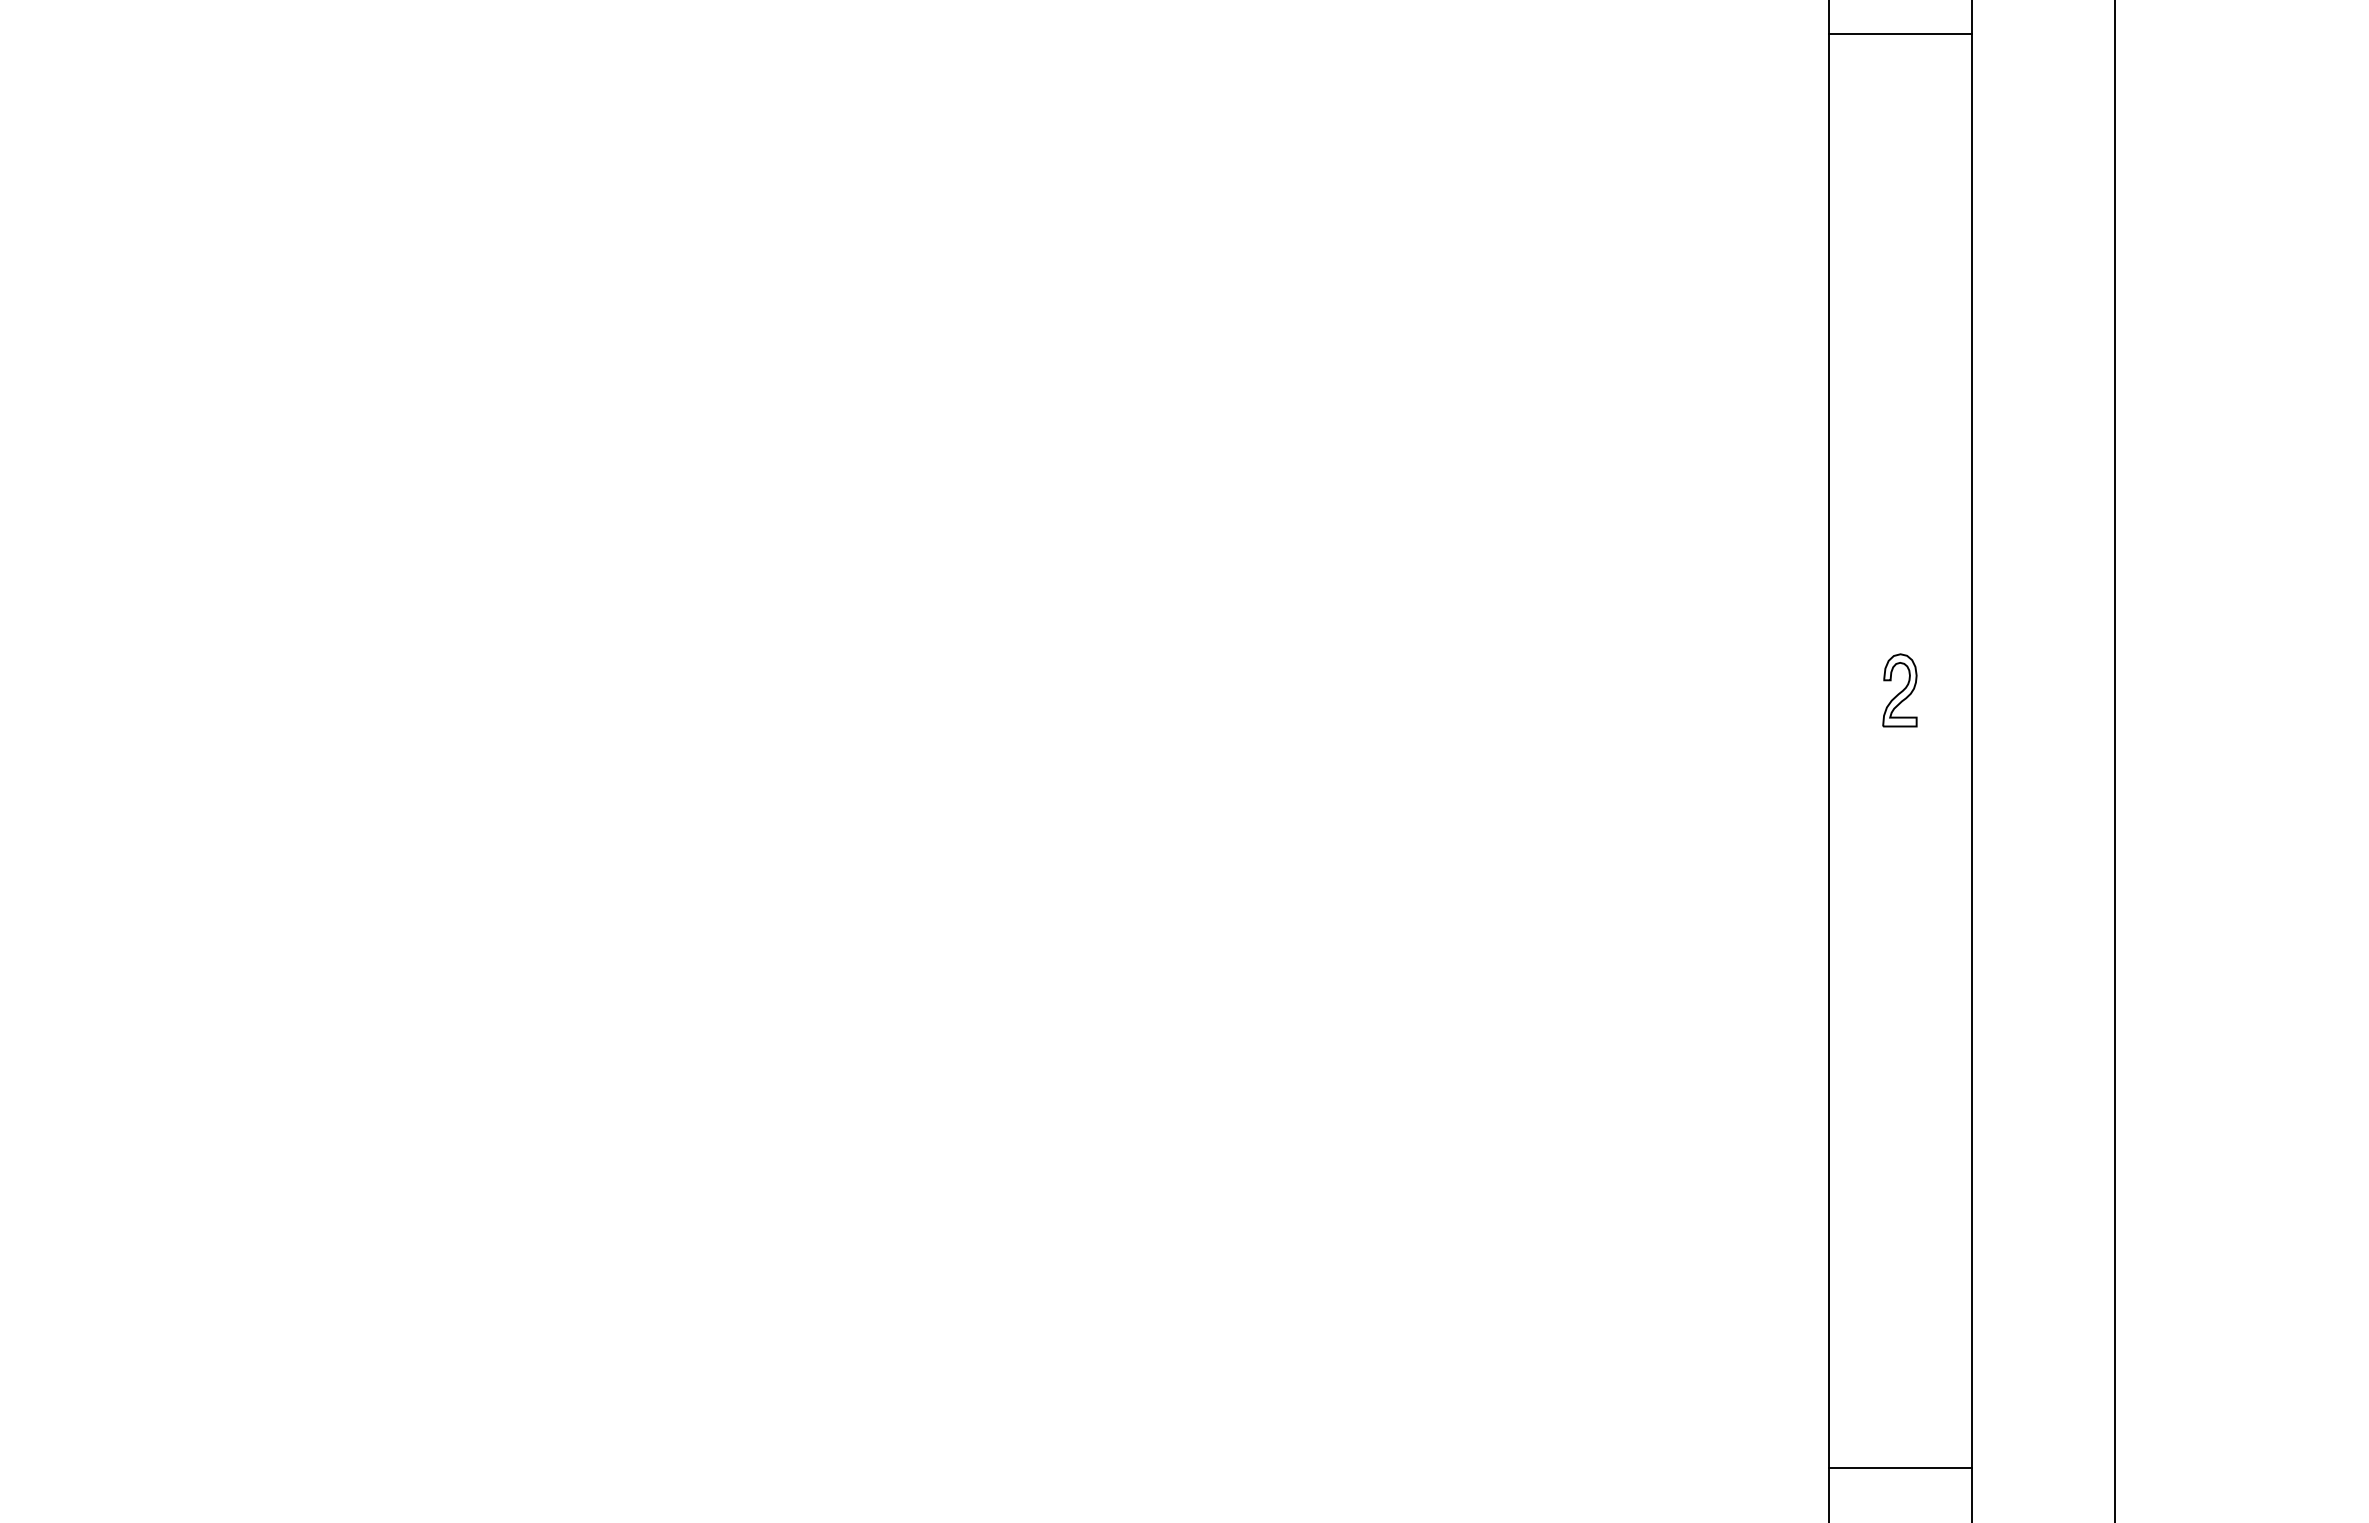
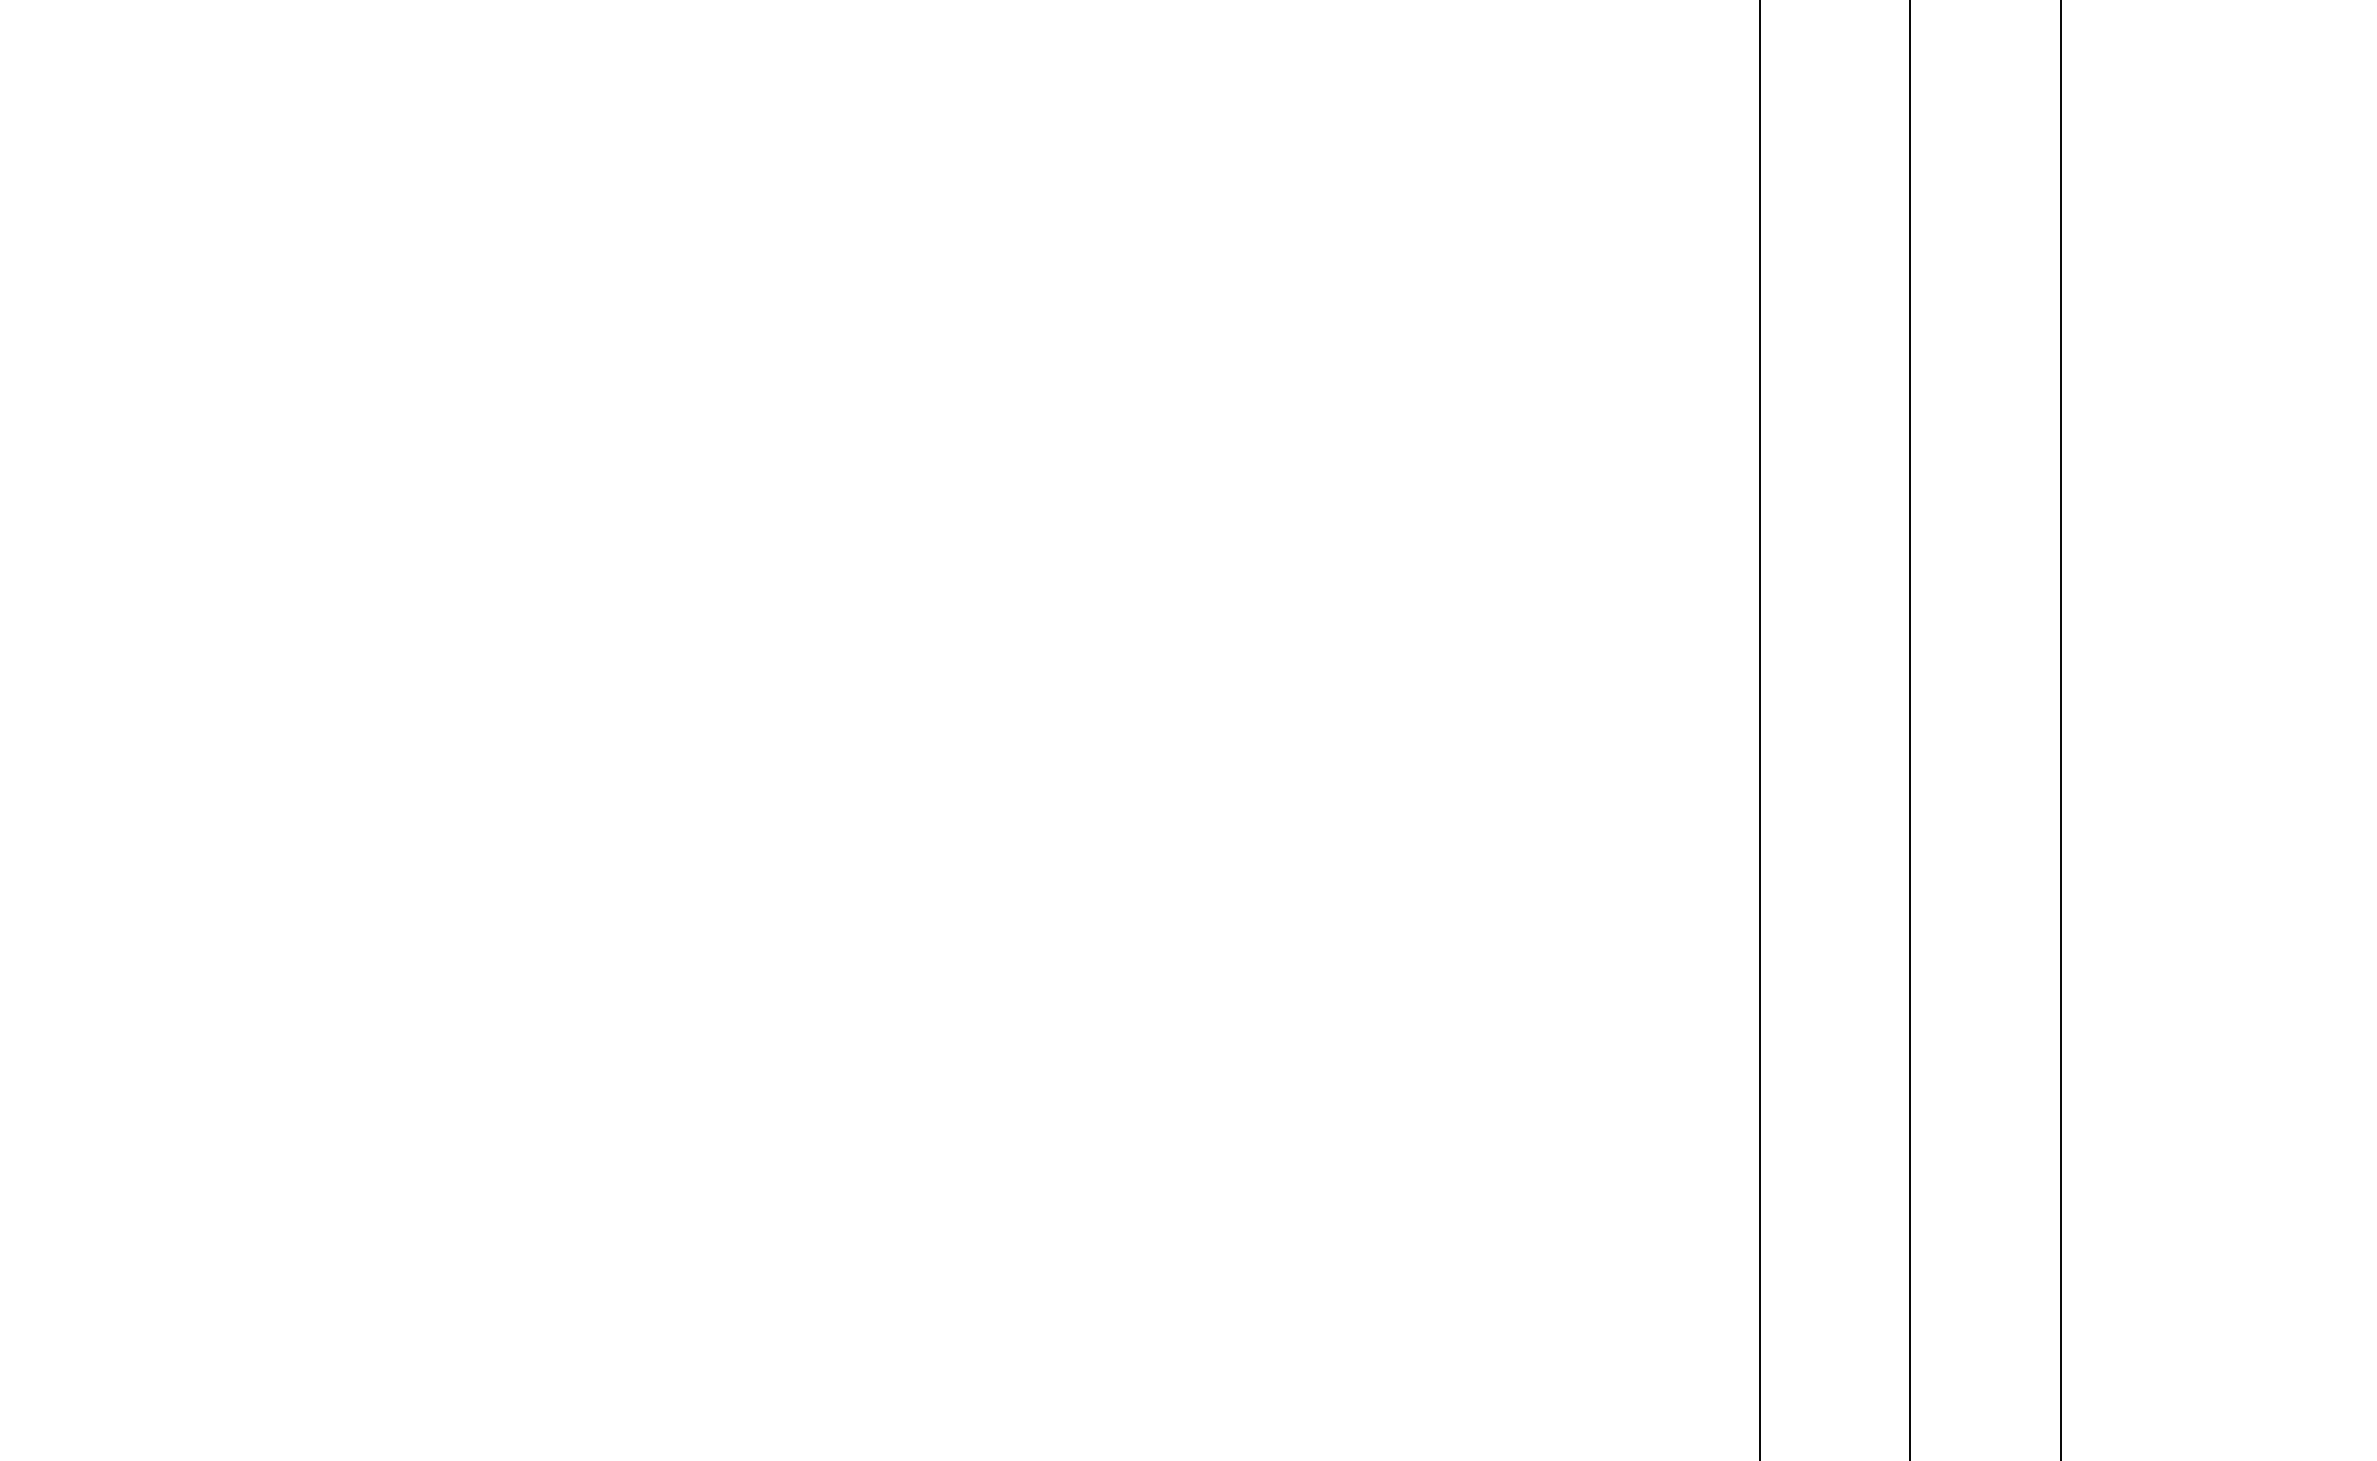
part: (1899, 690) -> (1834, 495), removed
line: (1900, 1468) -> (1835, 1311), removed

